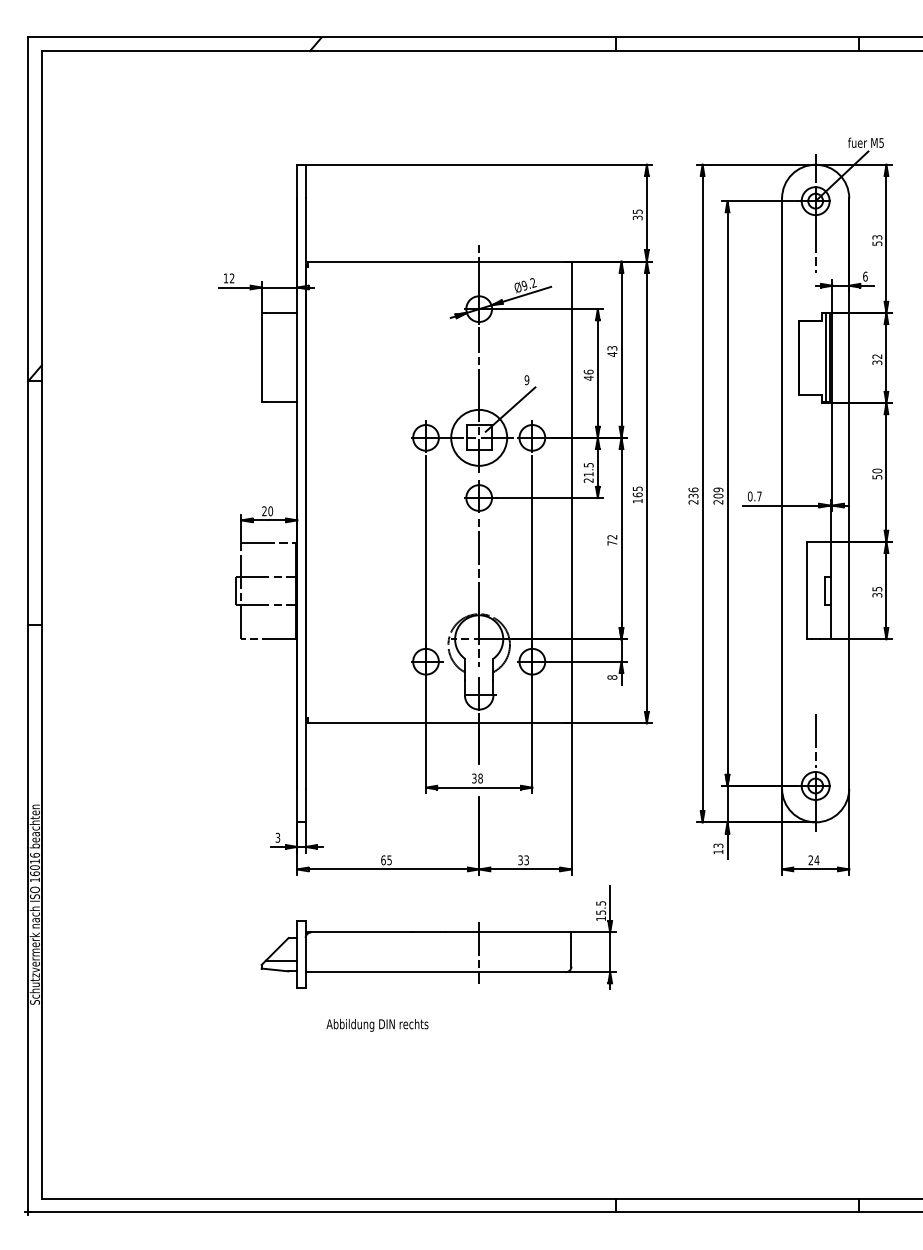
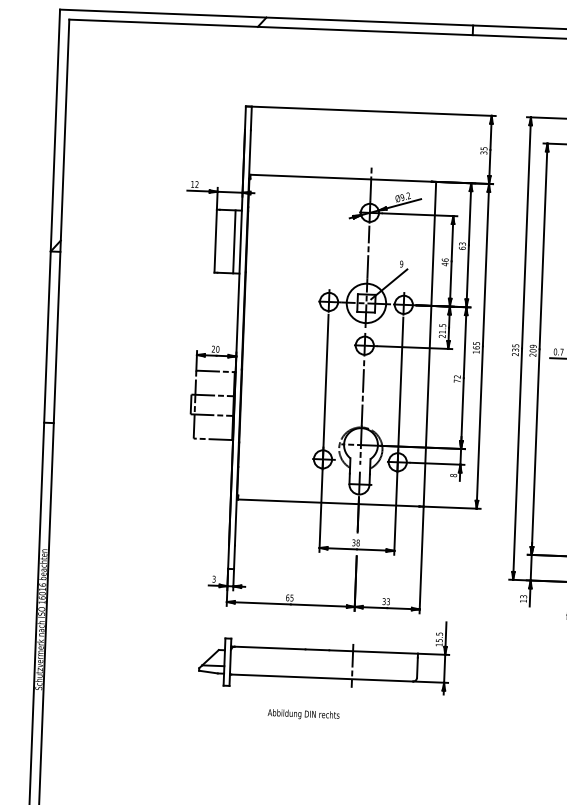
text: (612, 354) -> (462, 248), 43 -> 63
line: (288, 357) -> (234, 241), added
text: (693, 489) -> (515, 345), 236 -> 235
text: (377, 1025) -> (303, 714), moved

